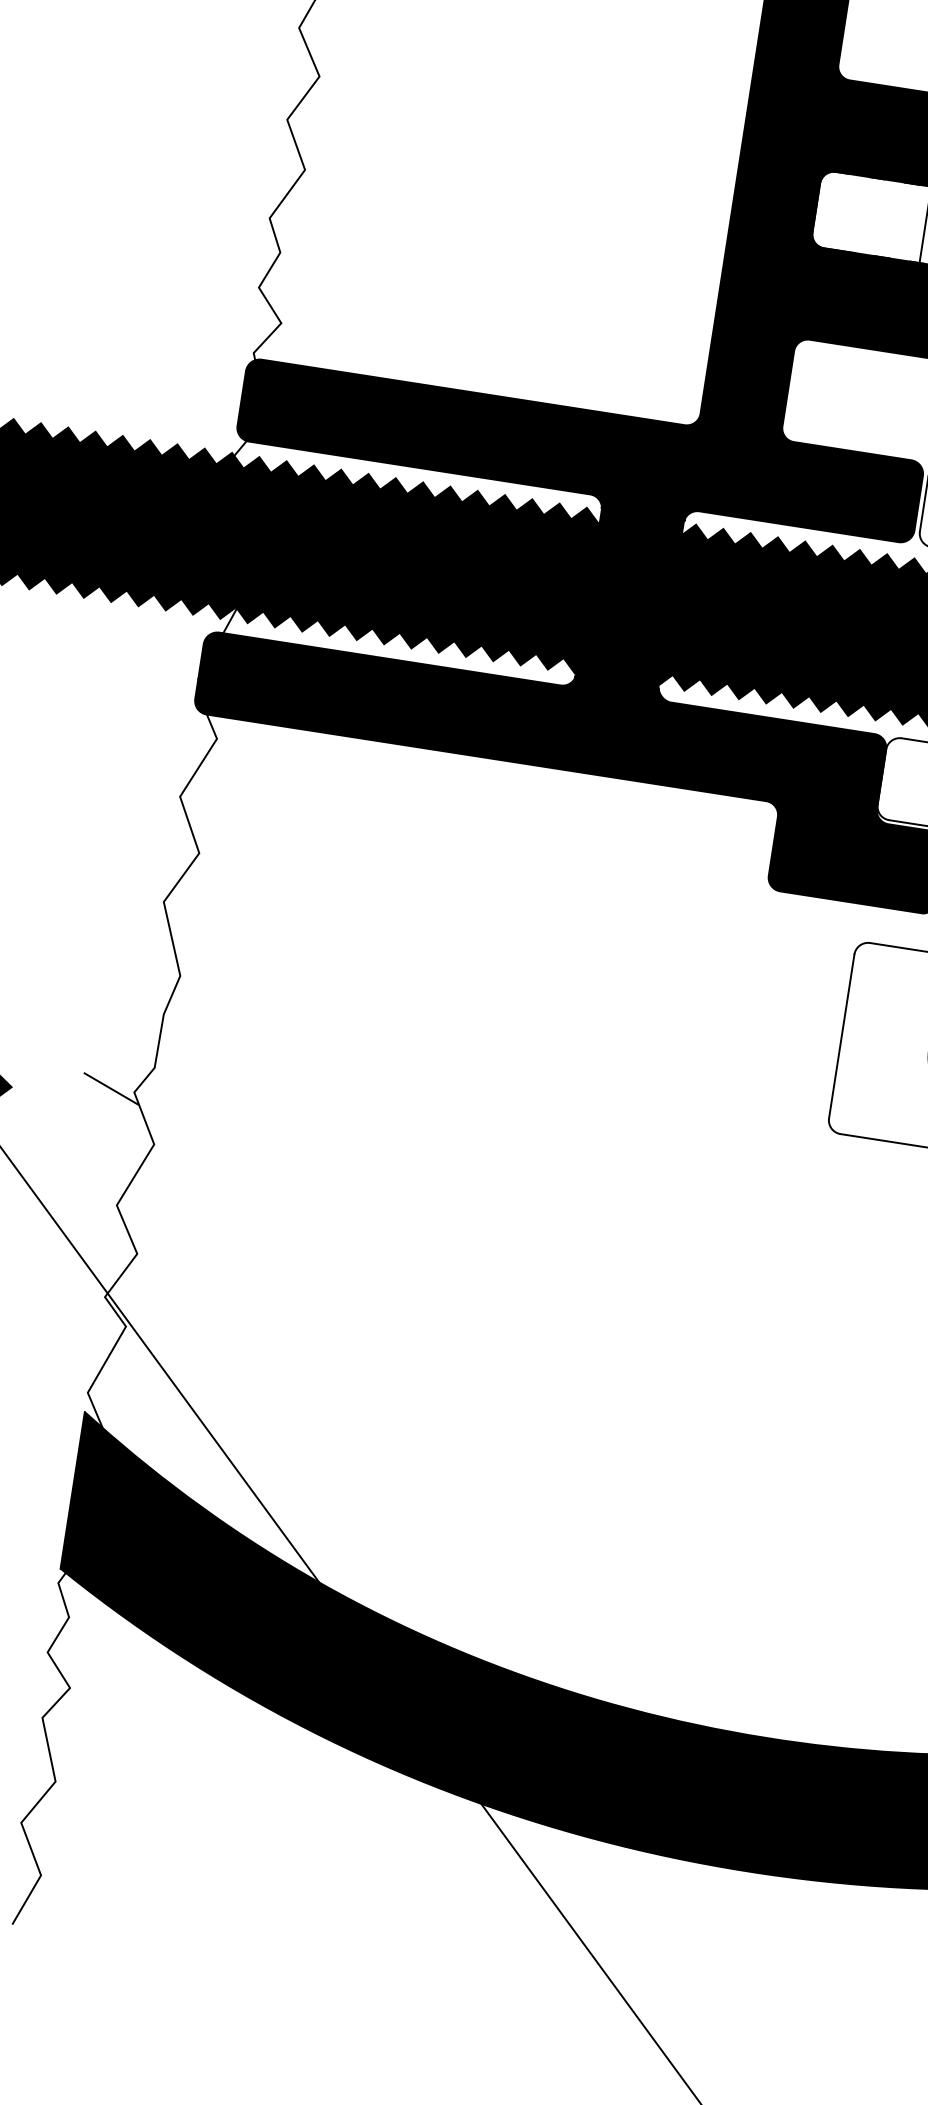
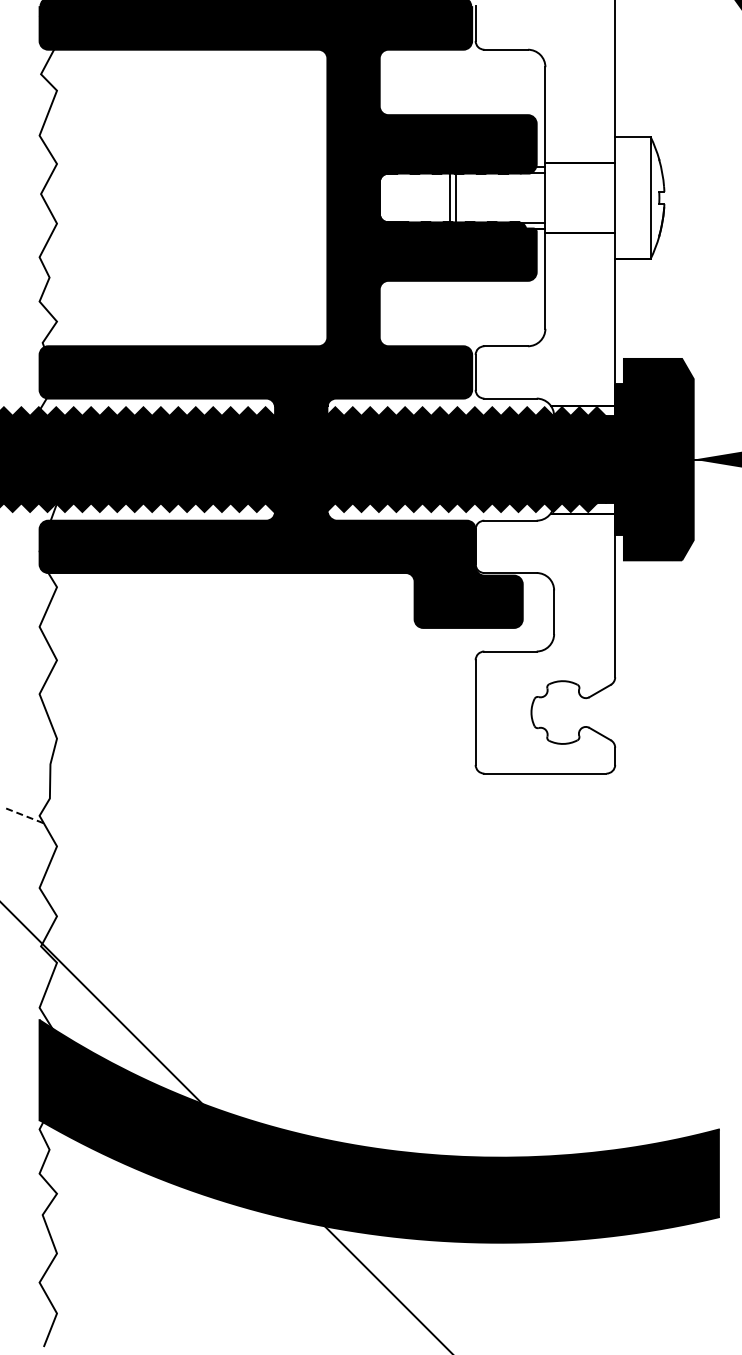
line: (112, 1090) -> (25, 816), solid -> dashed

